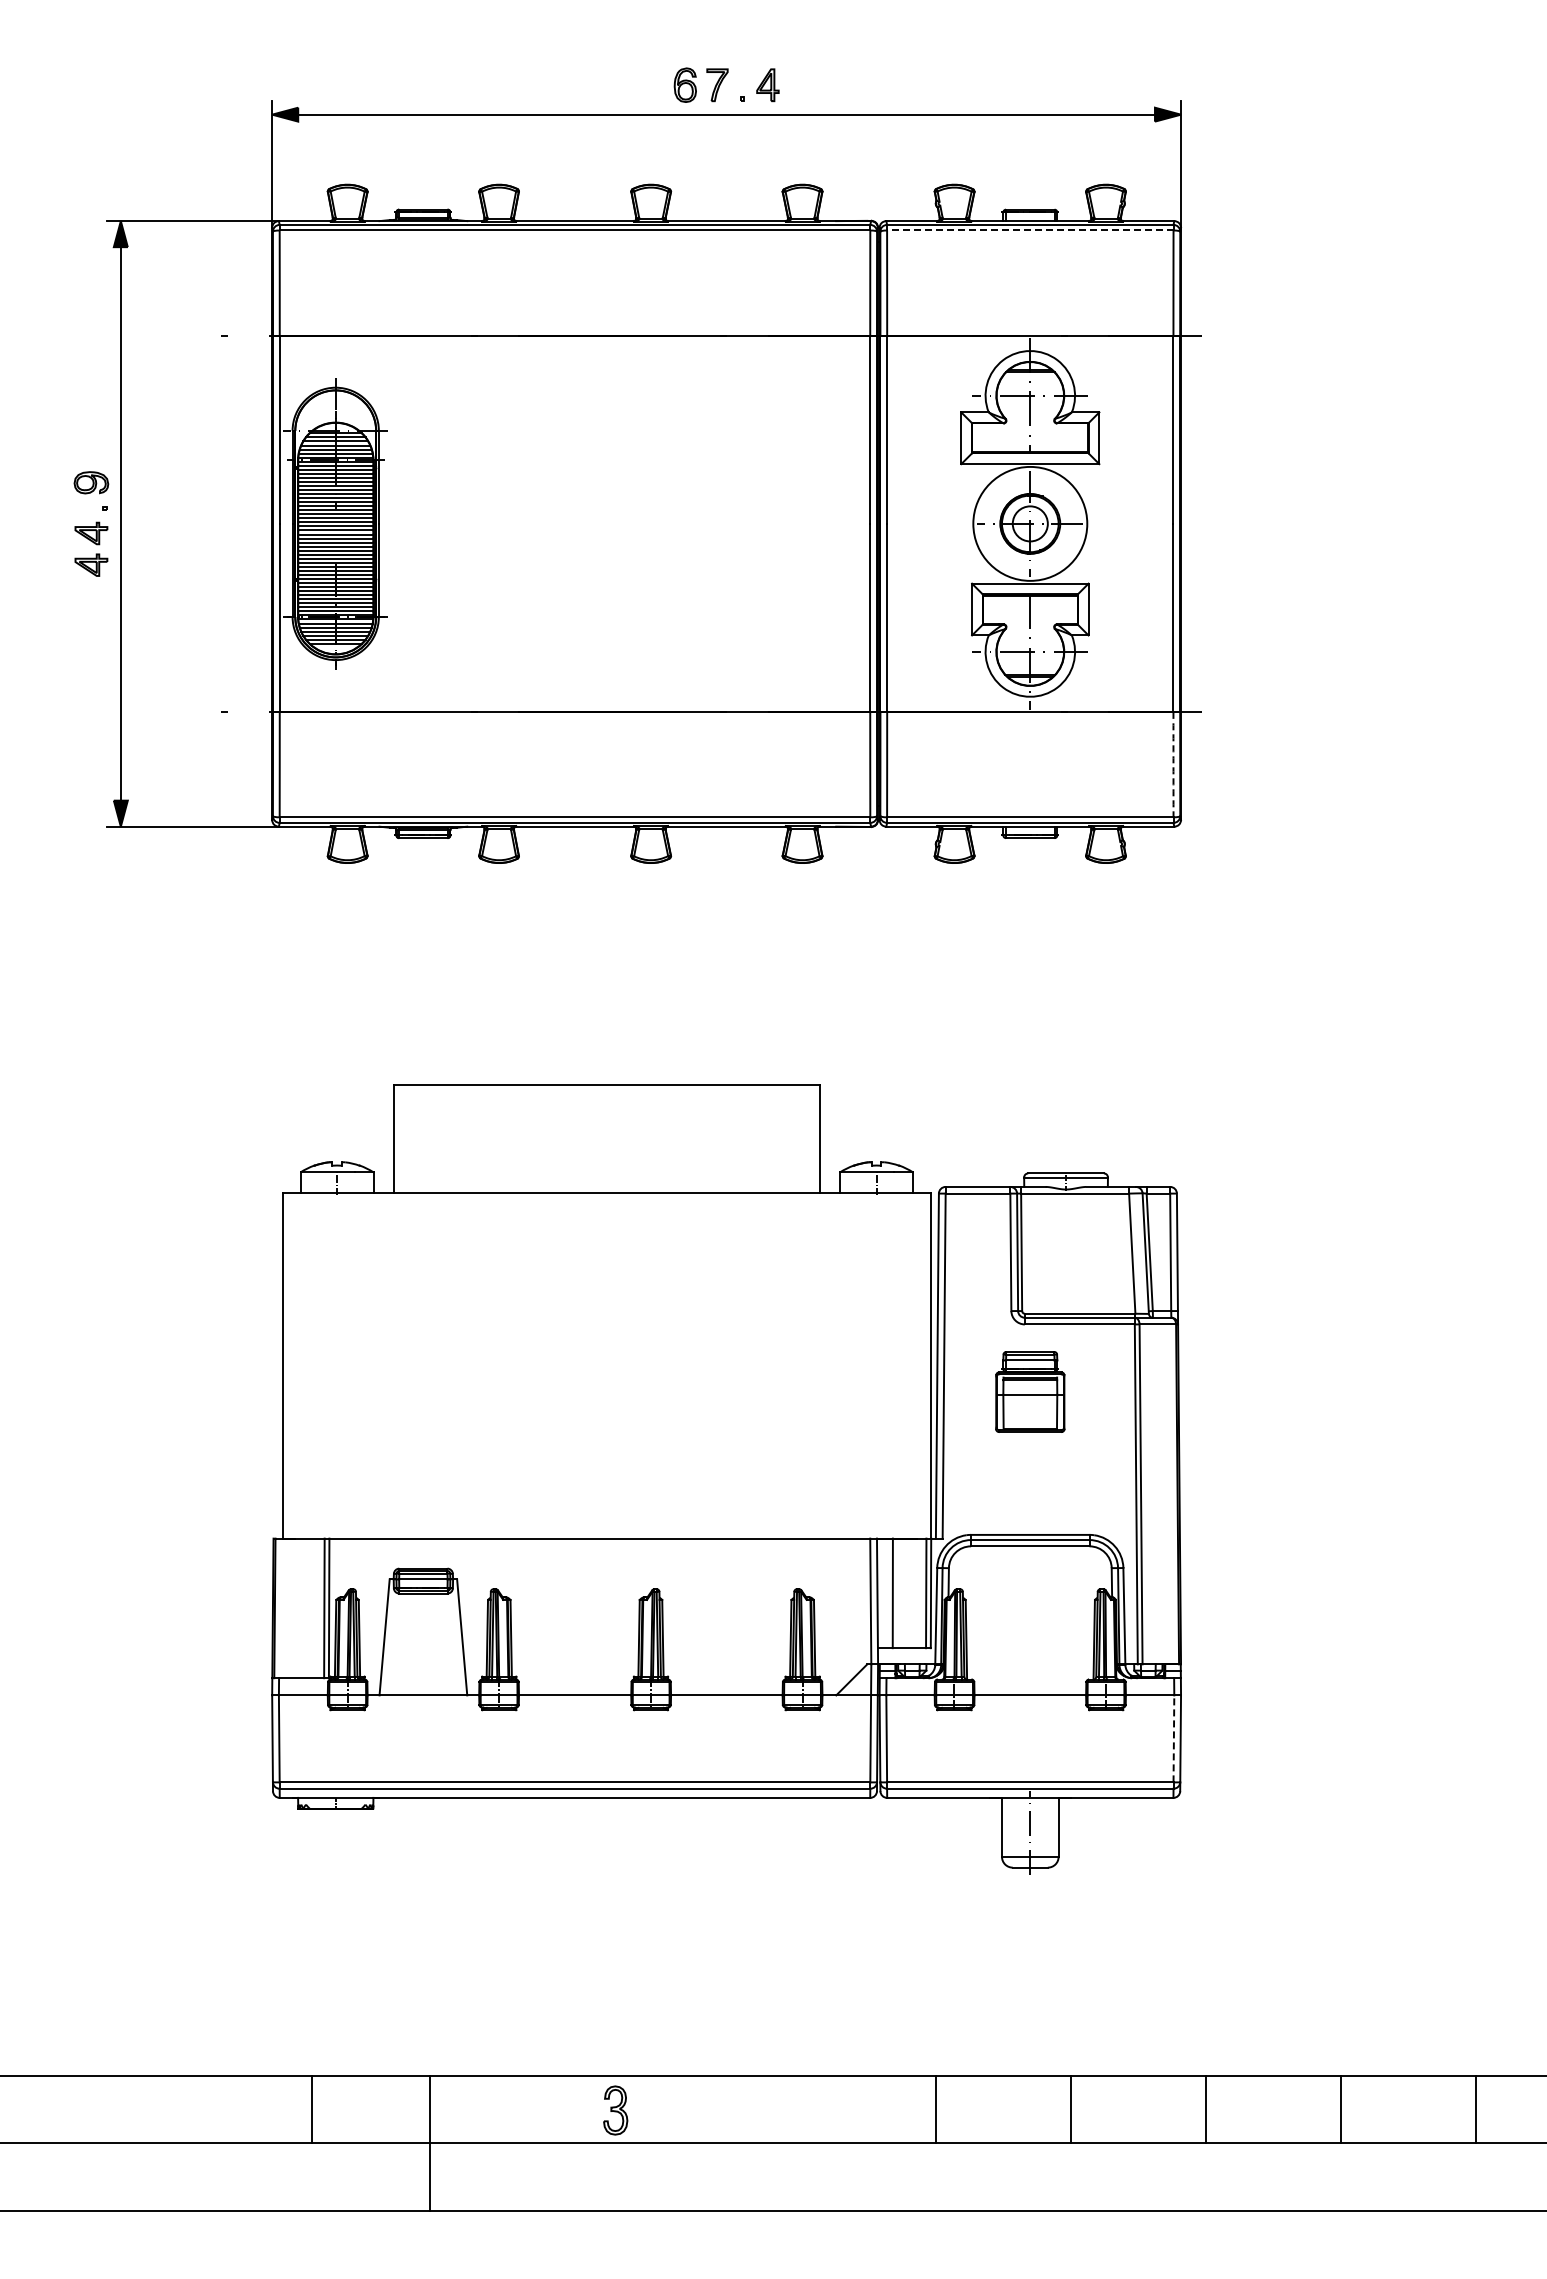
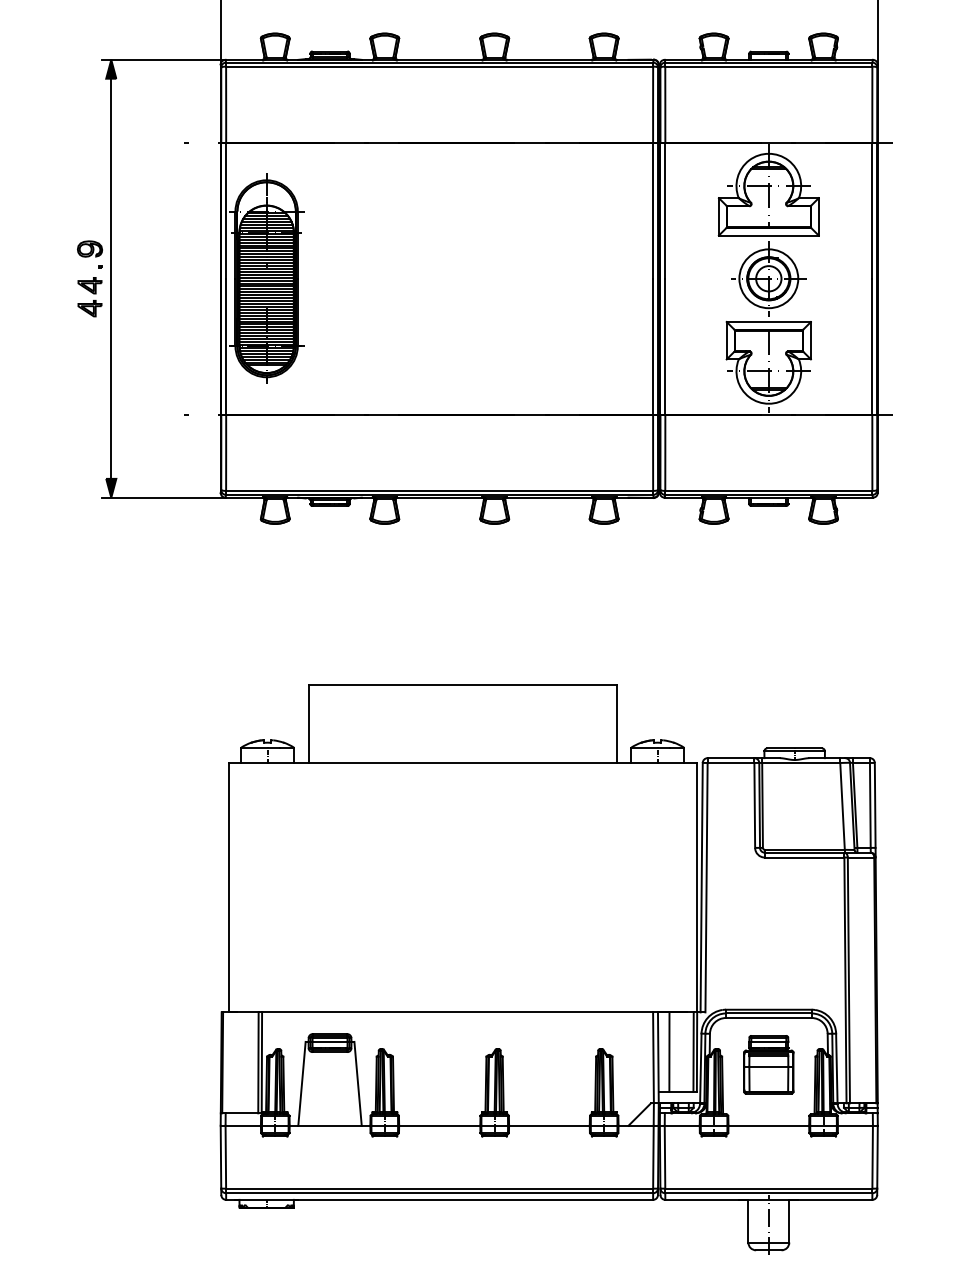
line: (1029, 230) -> (768, 66), dashed -> solid
circle: (1030, 523) -> (768, 278), size x0.71
arc: (1173, 764) -> (872, 452), dashed -> solid
part: (1030, 1391) -> (768, 1064), moved
line: (1173, 1738) -> (872, 1156), dashed -> solid

